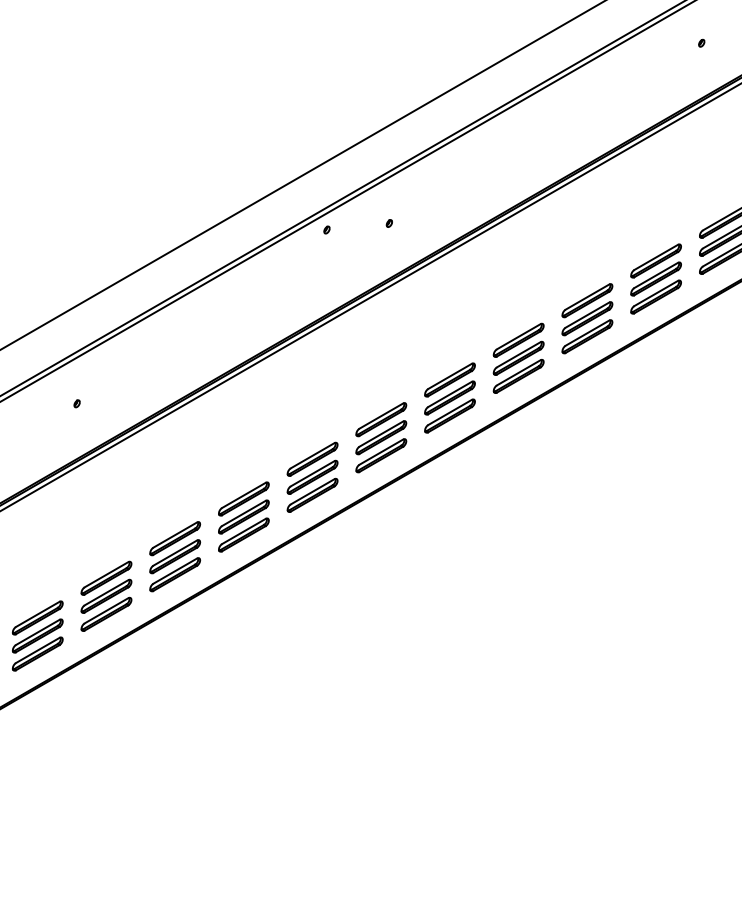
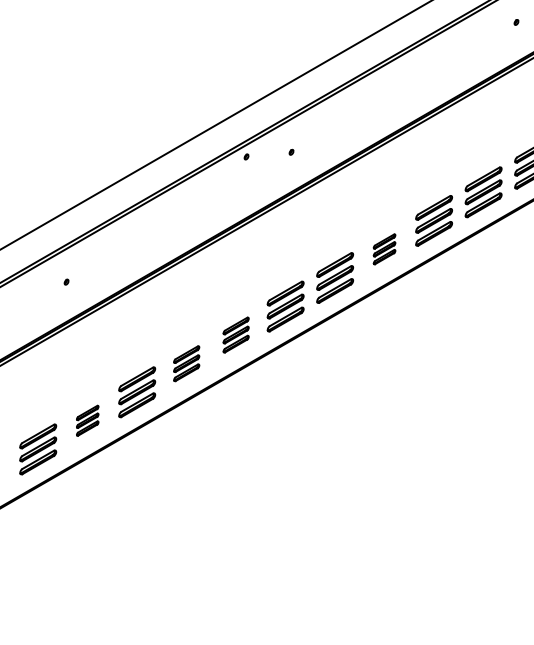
part: (518, 357) -> (384, 248), size x0.6
part: (312, 476) -> (236, 334), size x0.7
part: (243, 516) -> (186, 363), size x0.7
part: (106, 595) -> (87, 420), size x0.6

